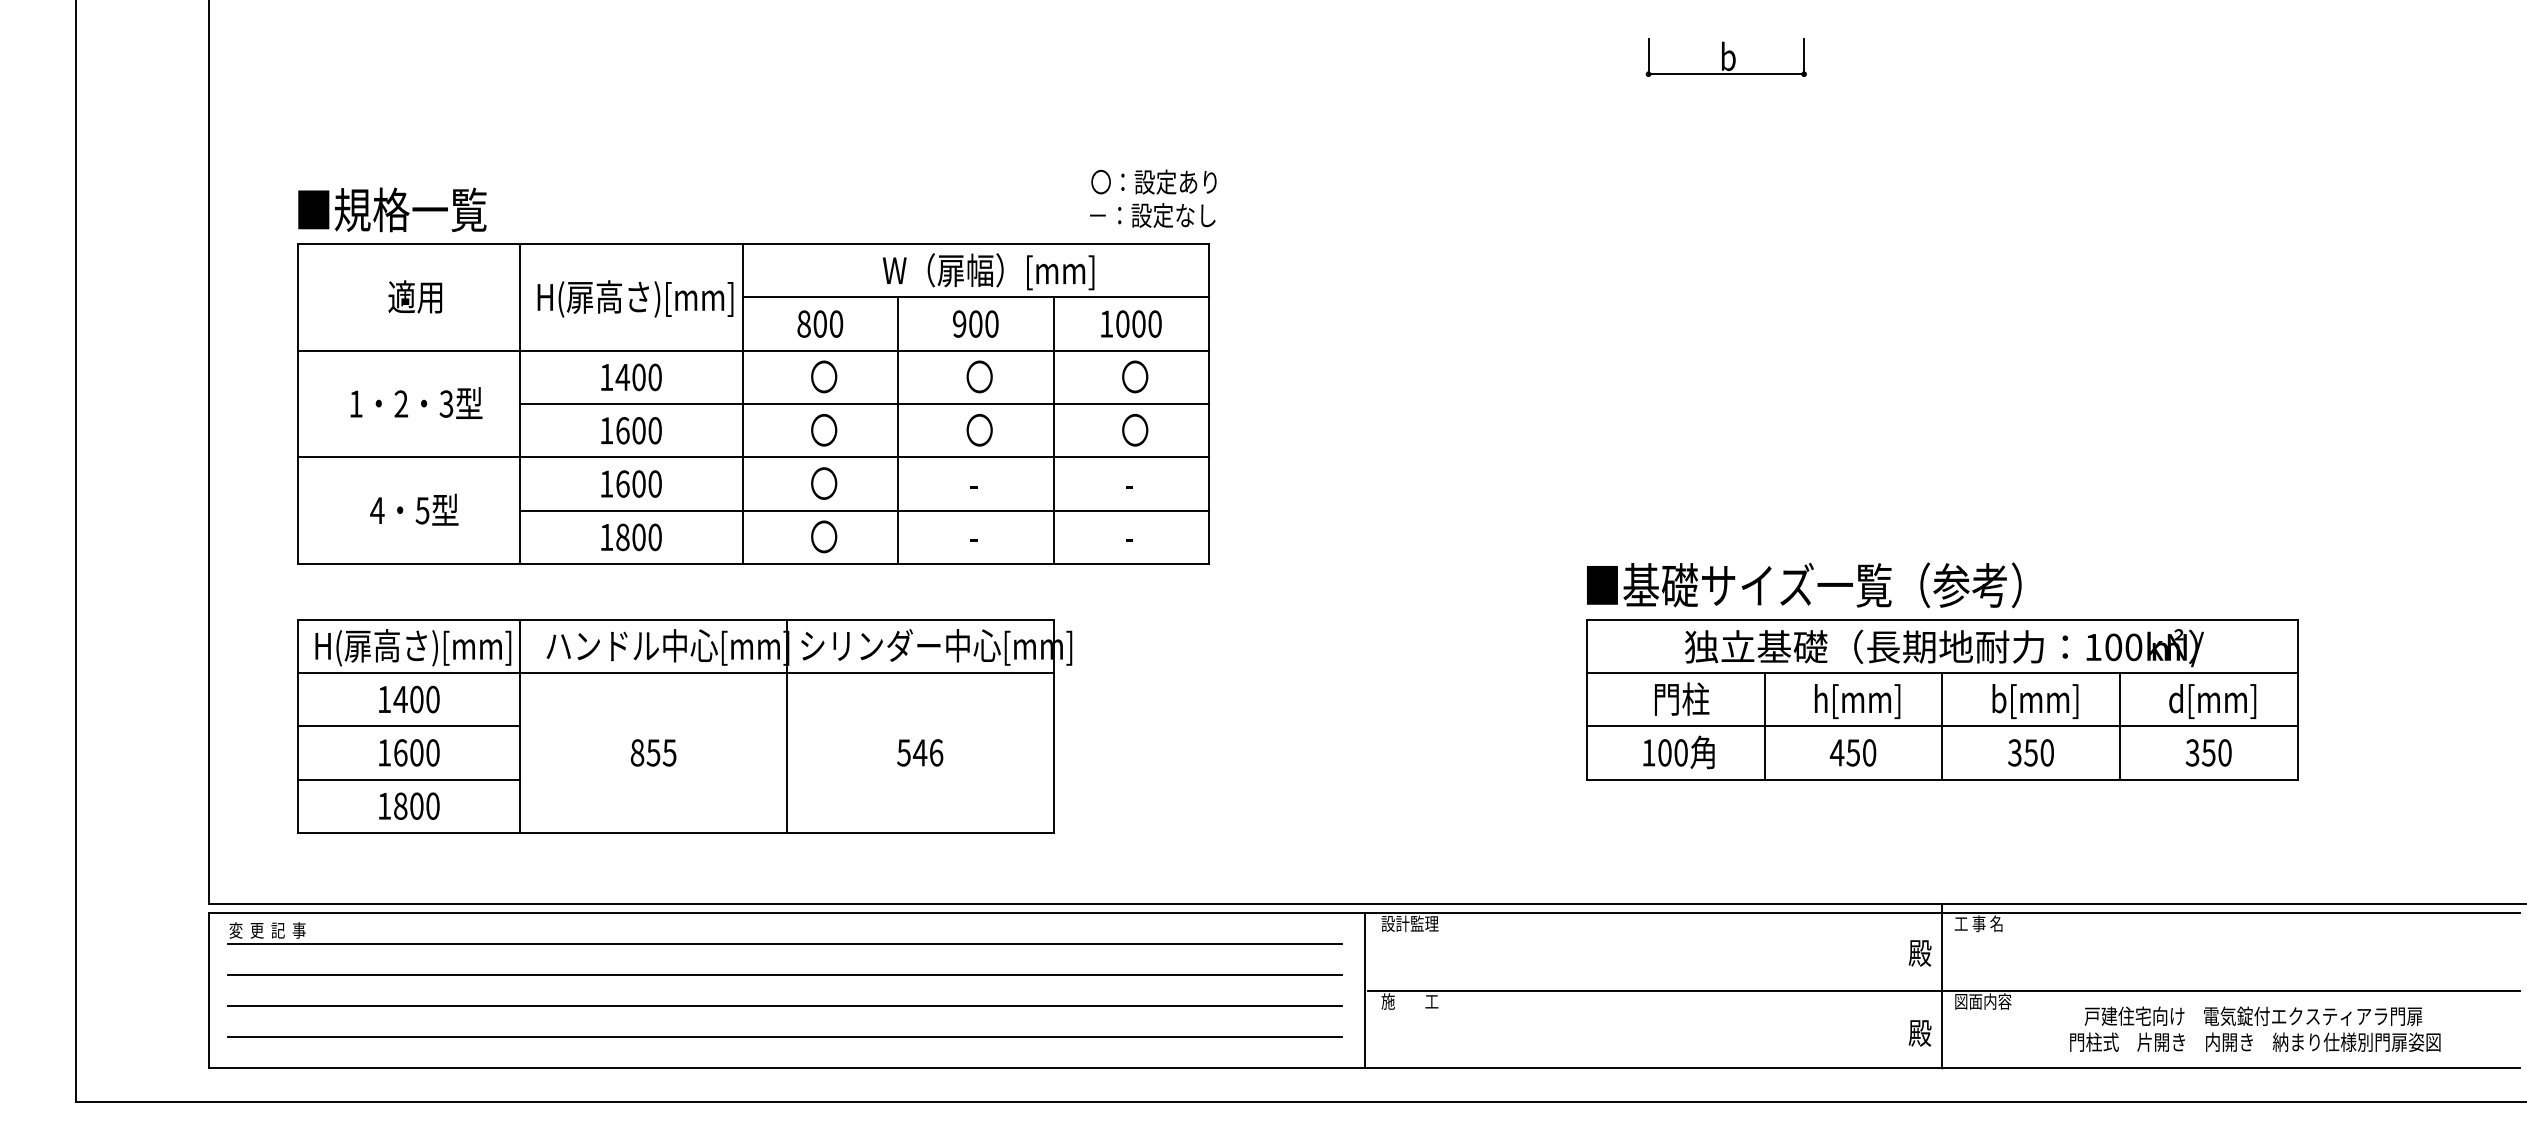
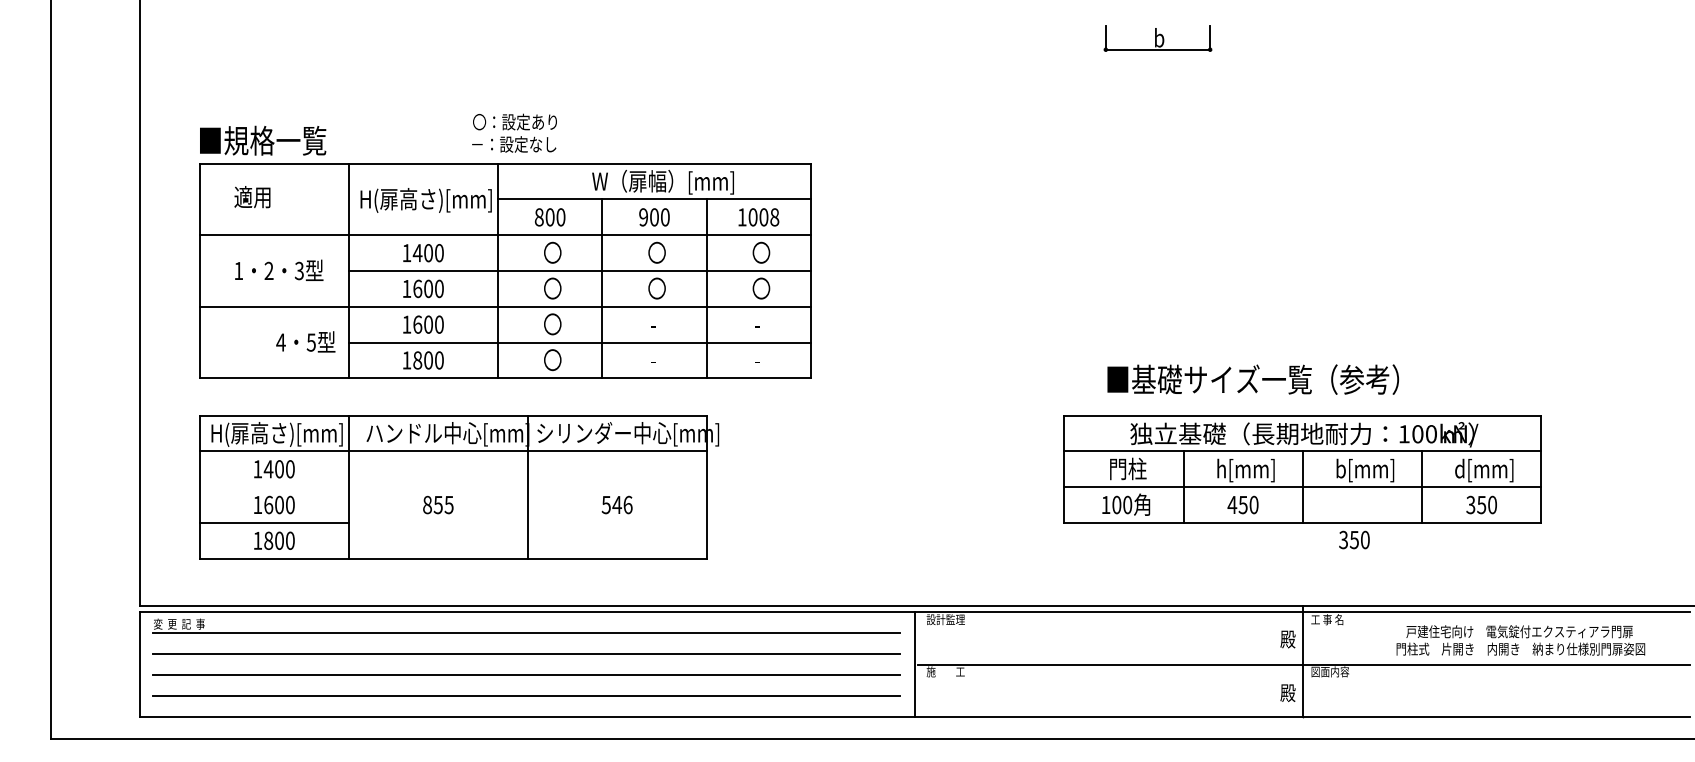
text: (1153, 197) -> (514, 132), moved
text: (415, 297) -> (252, 197), moved
text: (1154, 324) -> (774, 217), 1000 -> 1008
text: (413, 509) -> (305, 341), moved
text: (1803, 585) -> (1252, 379), moved
line: (407, 726) -> (273, 487), removed
text: (2031, 752) -> (1354, 539), moved
text: (2254, 1029) -> (1520, 640), moved

